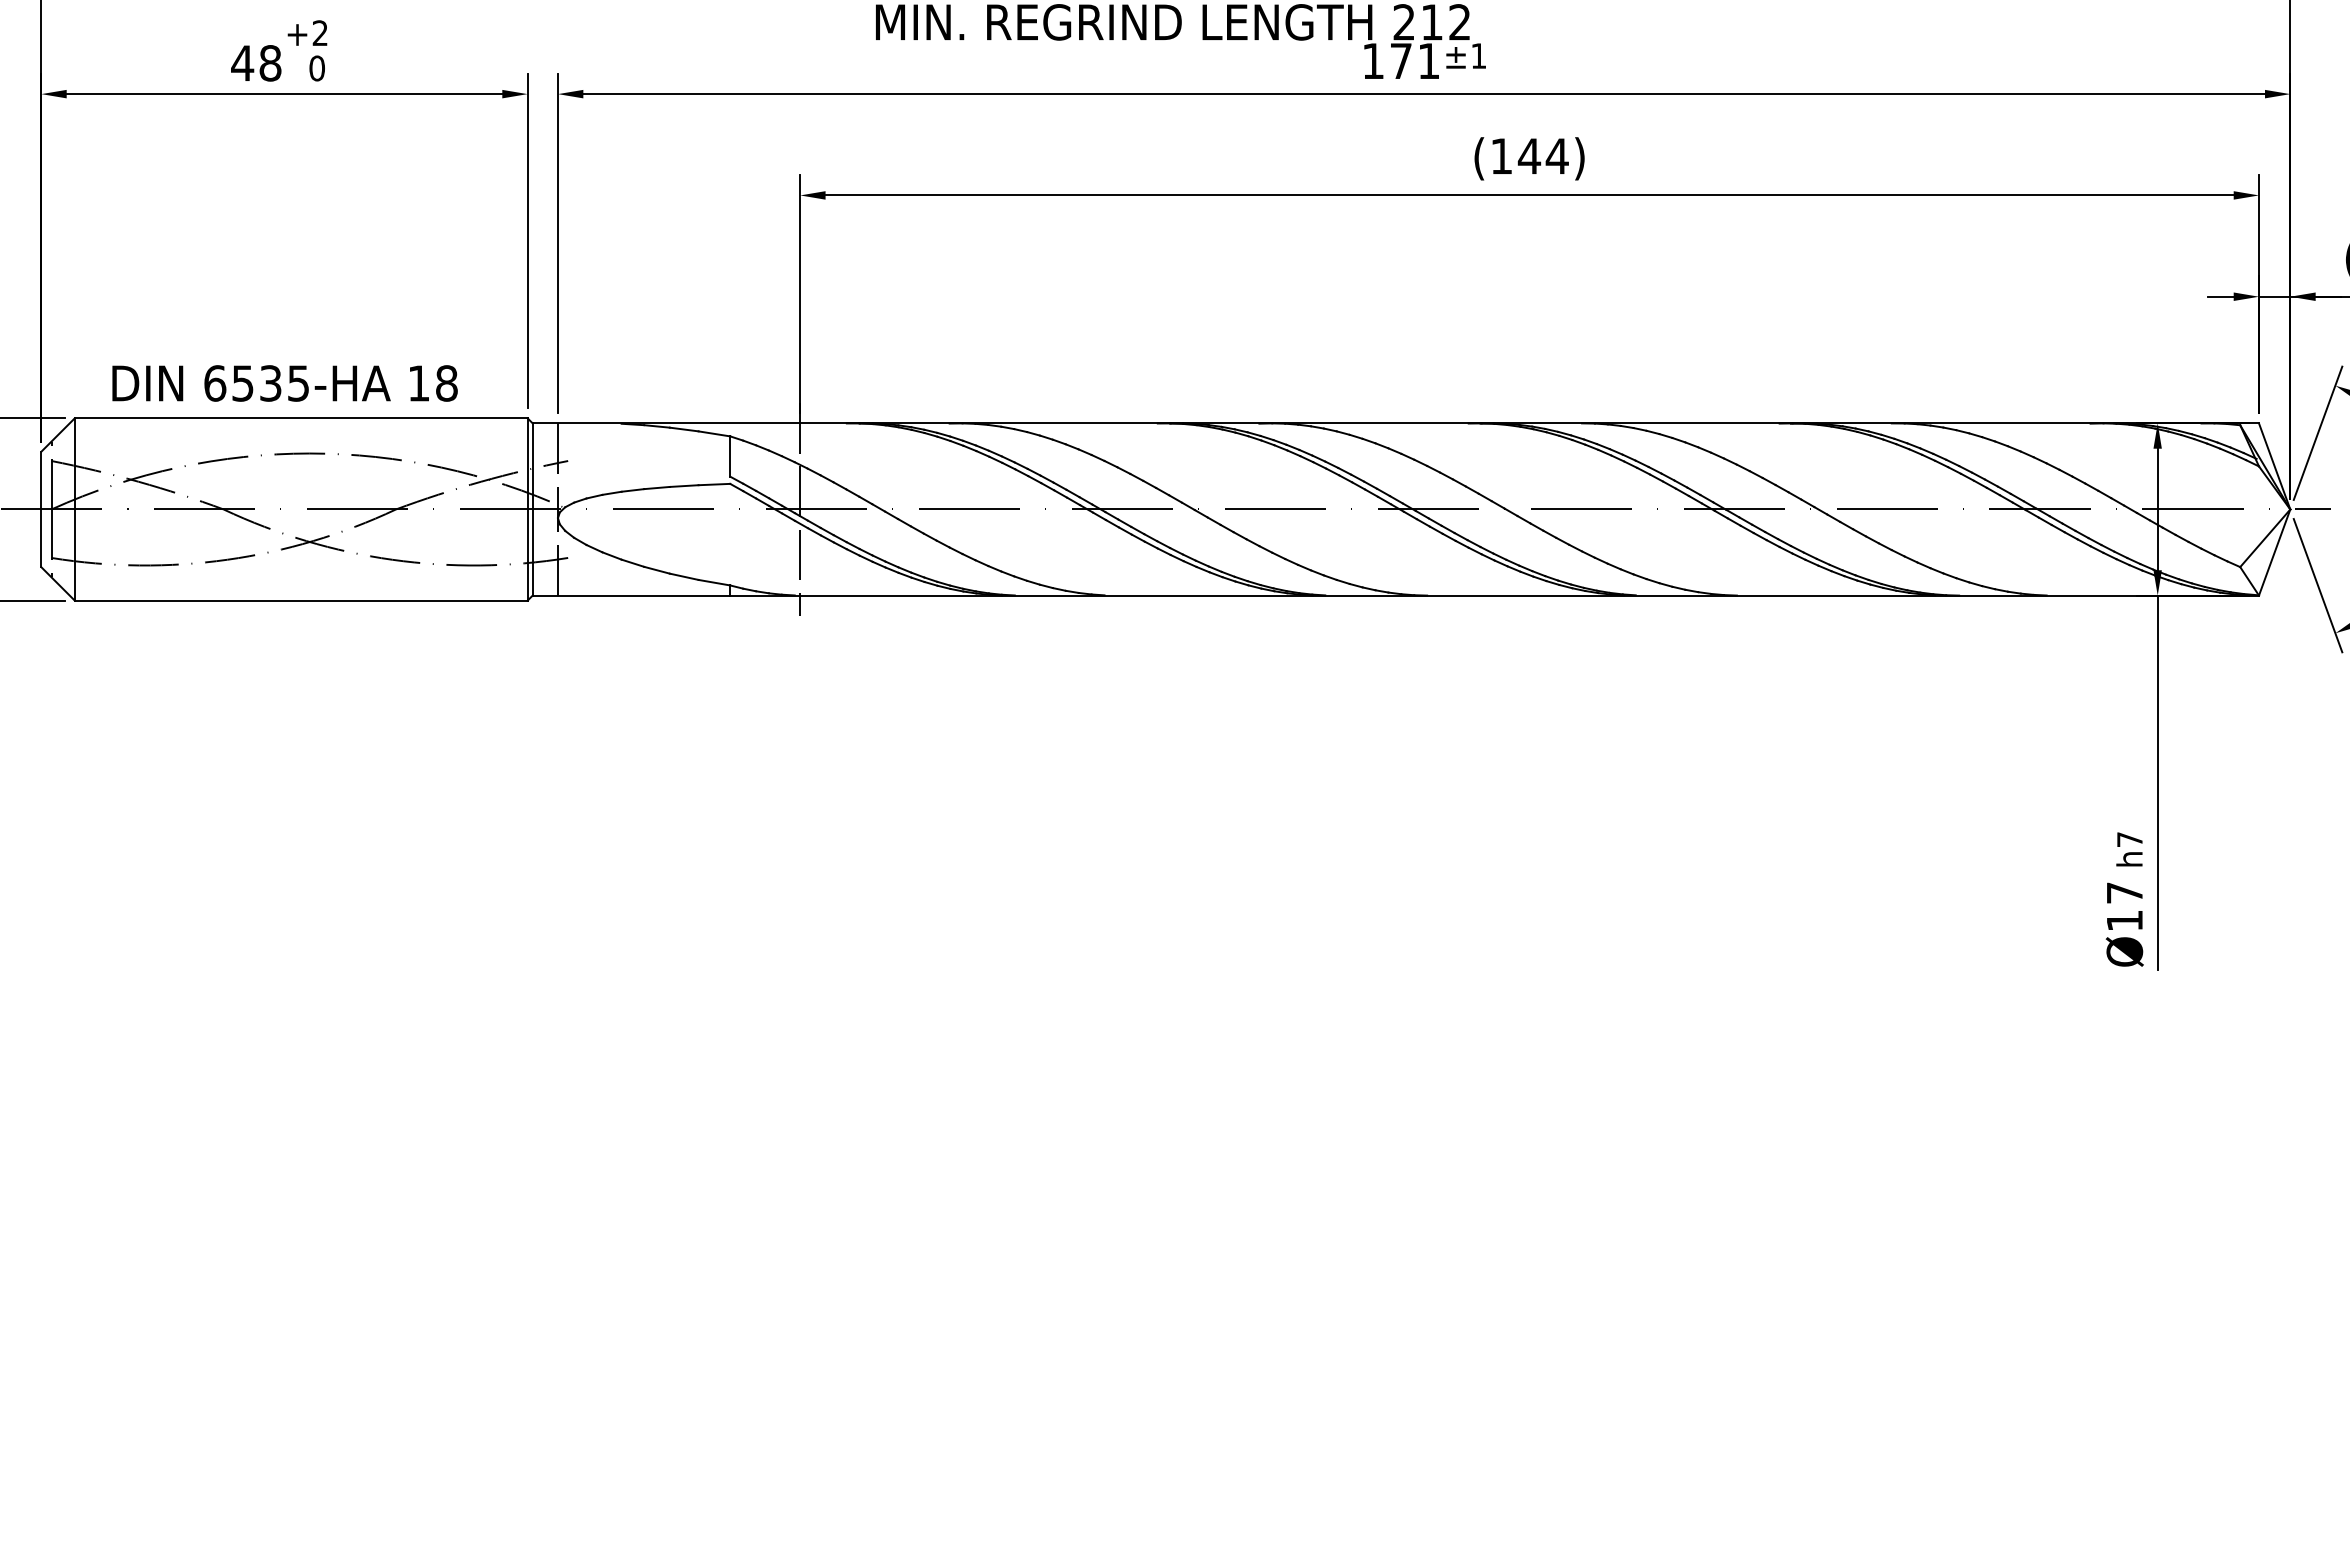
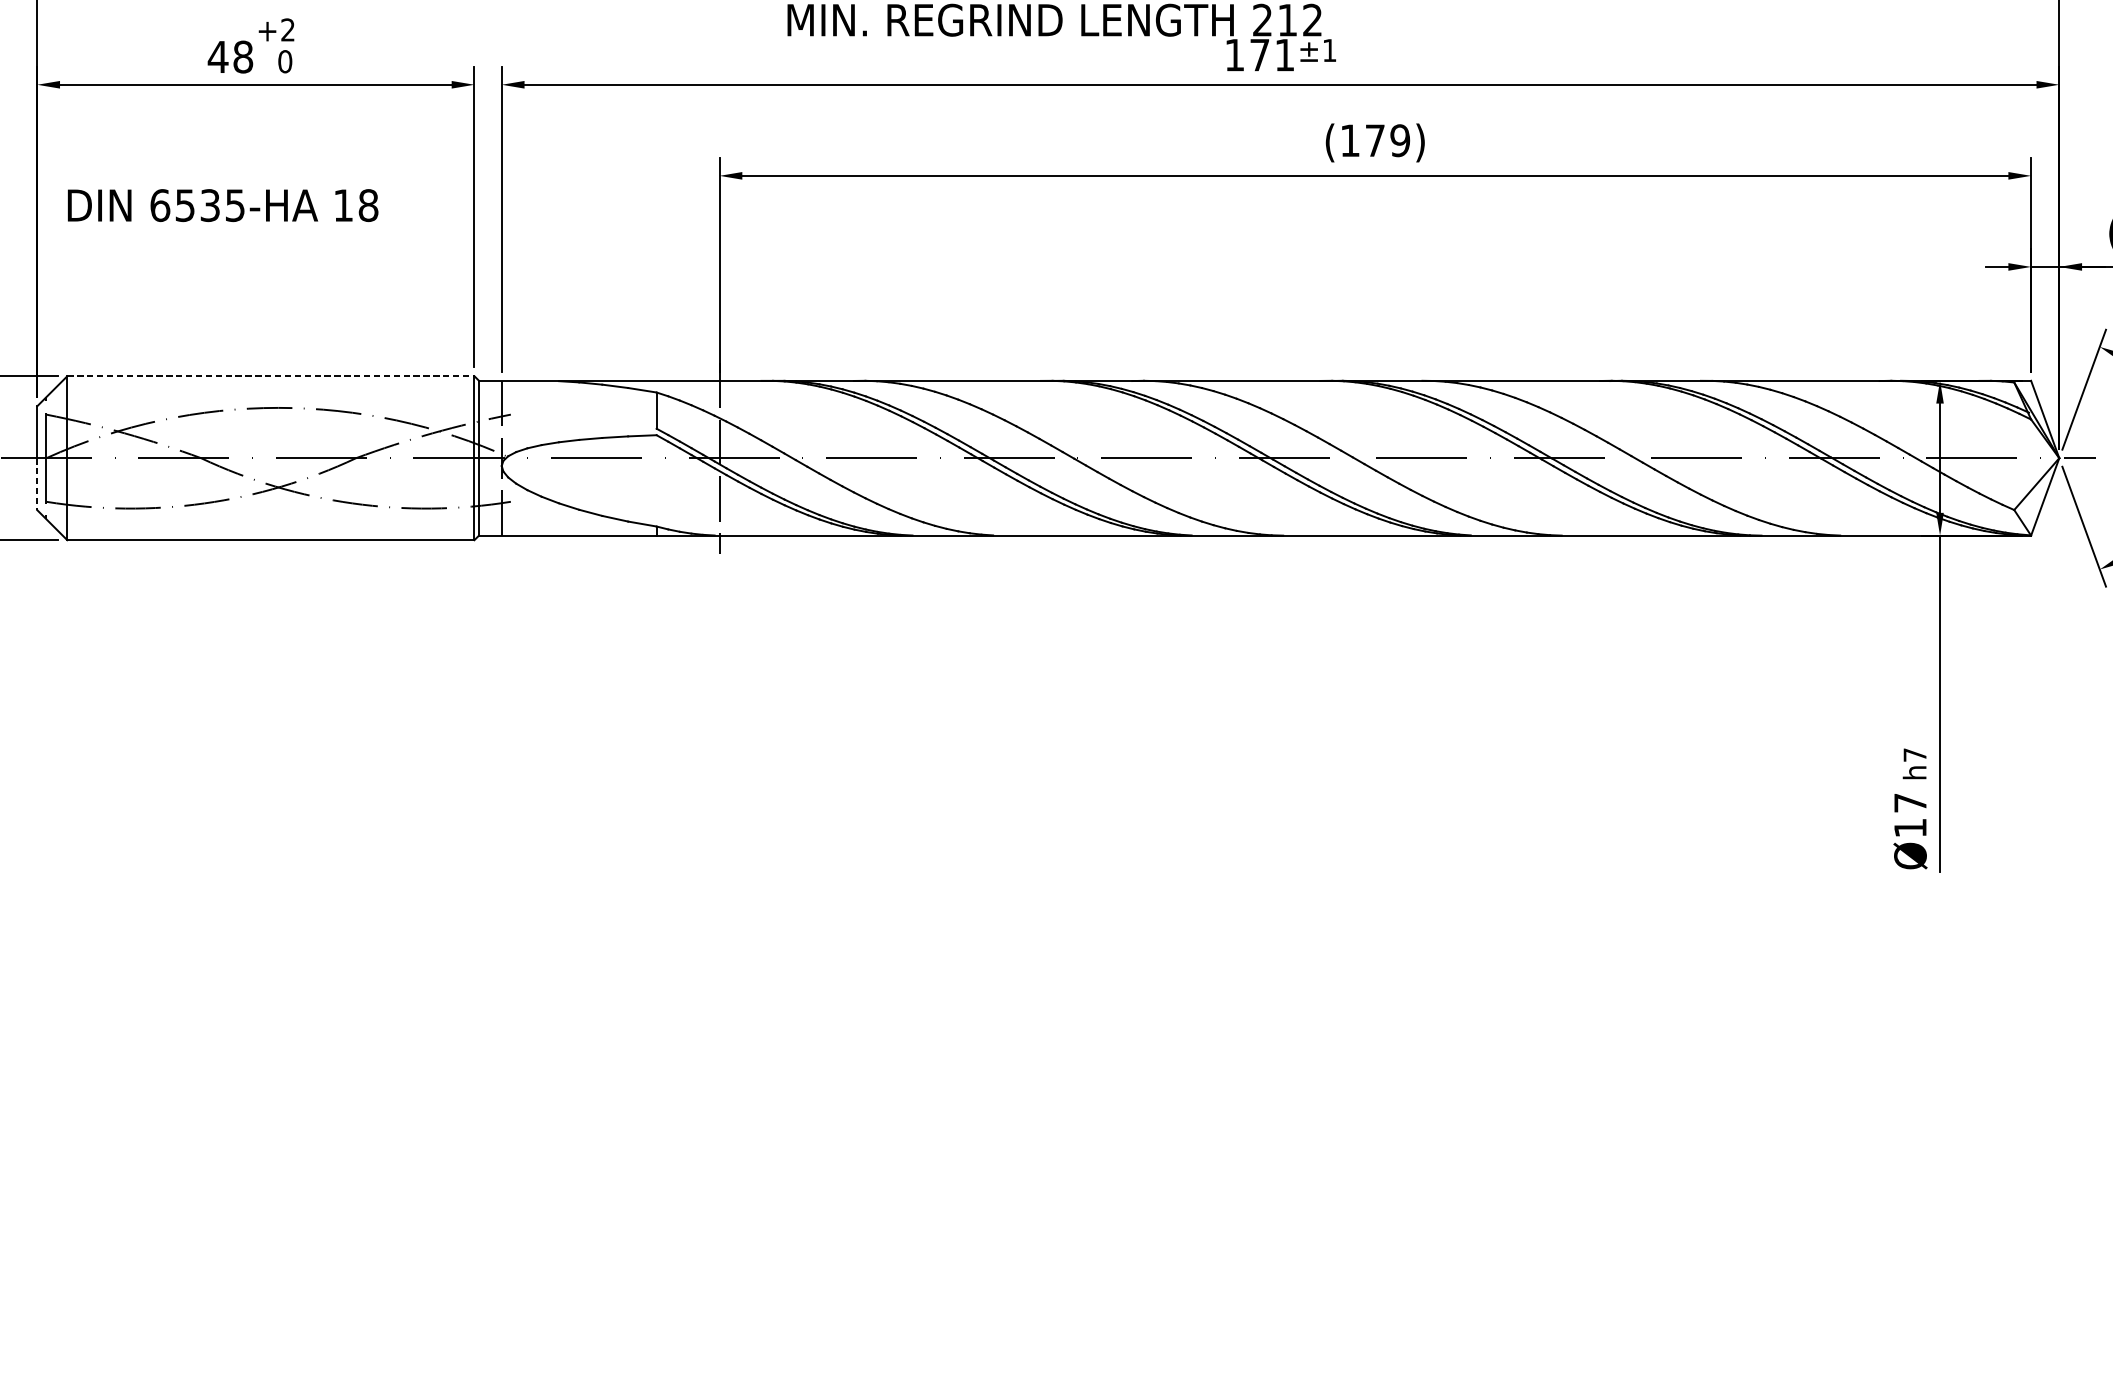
text: (1542, 156) -> (1386, 140), (144) -> (179)
text: (284, 383) -> (222, 205), moved
line: (301, 418) -> (271, 376), solid -> dashed
line: (41, 538) -> (37, 484), solid -> dashed

